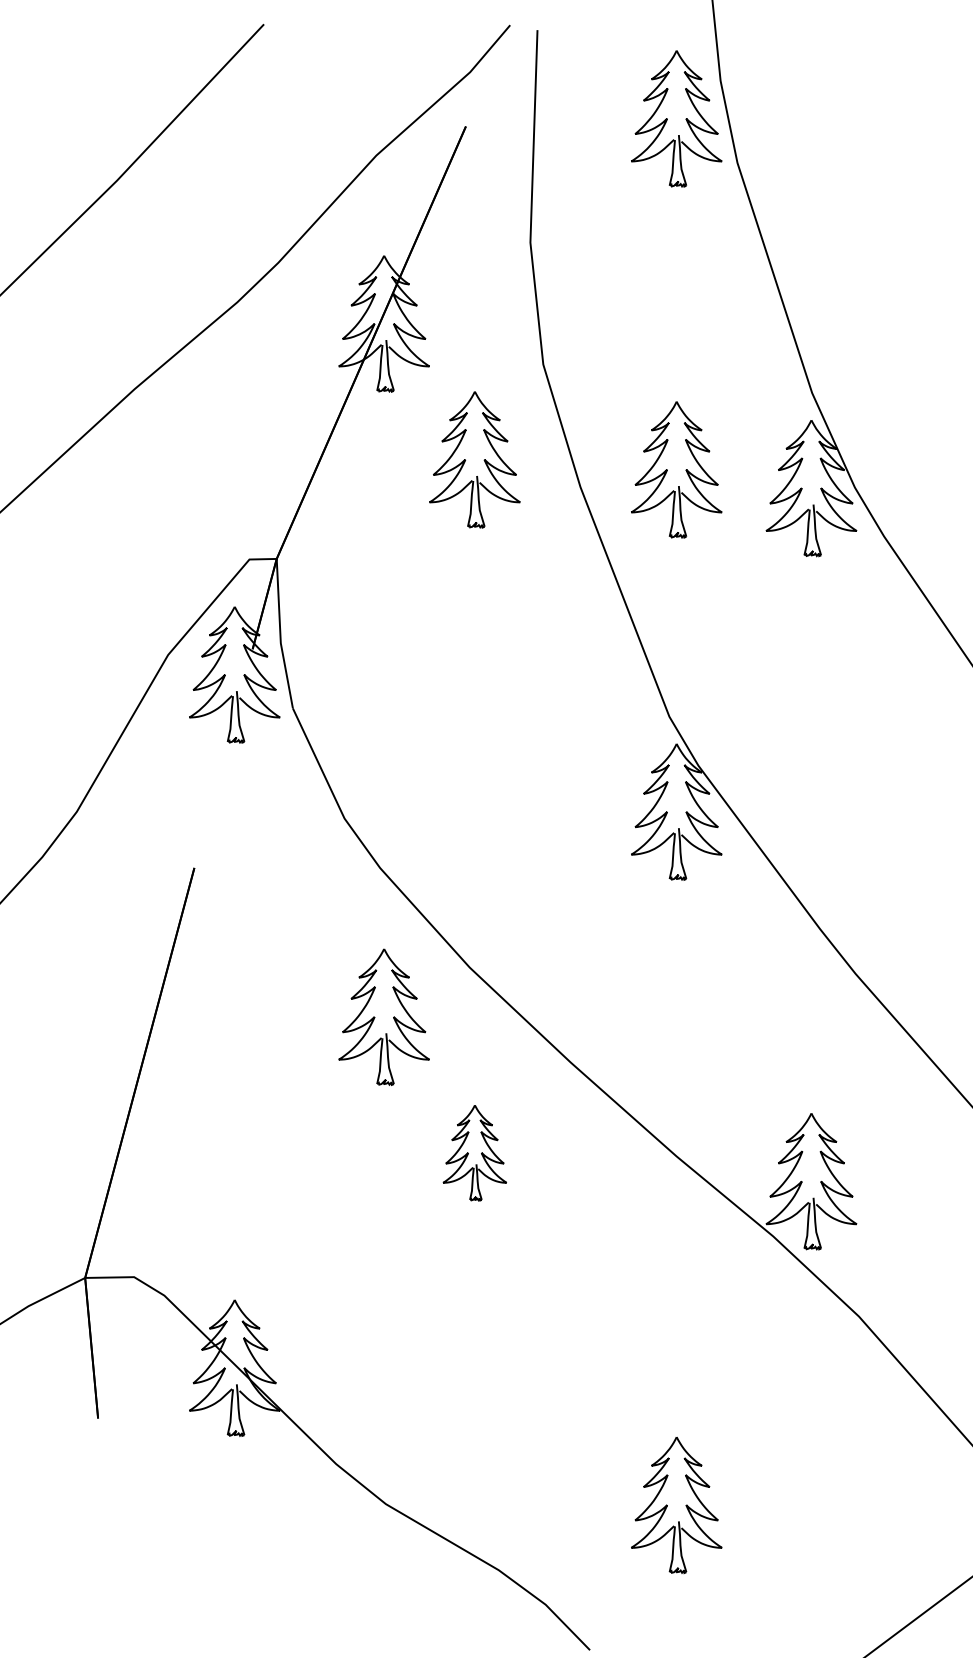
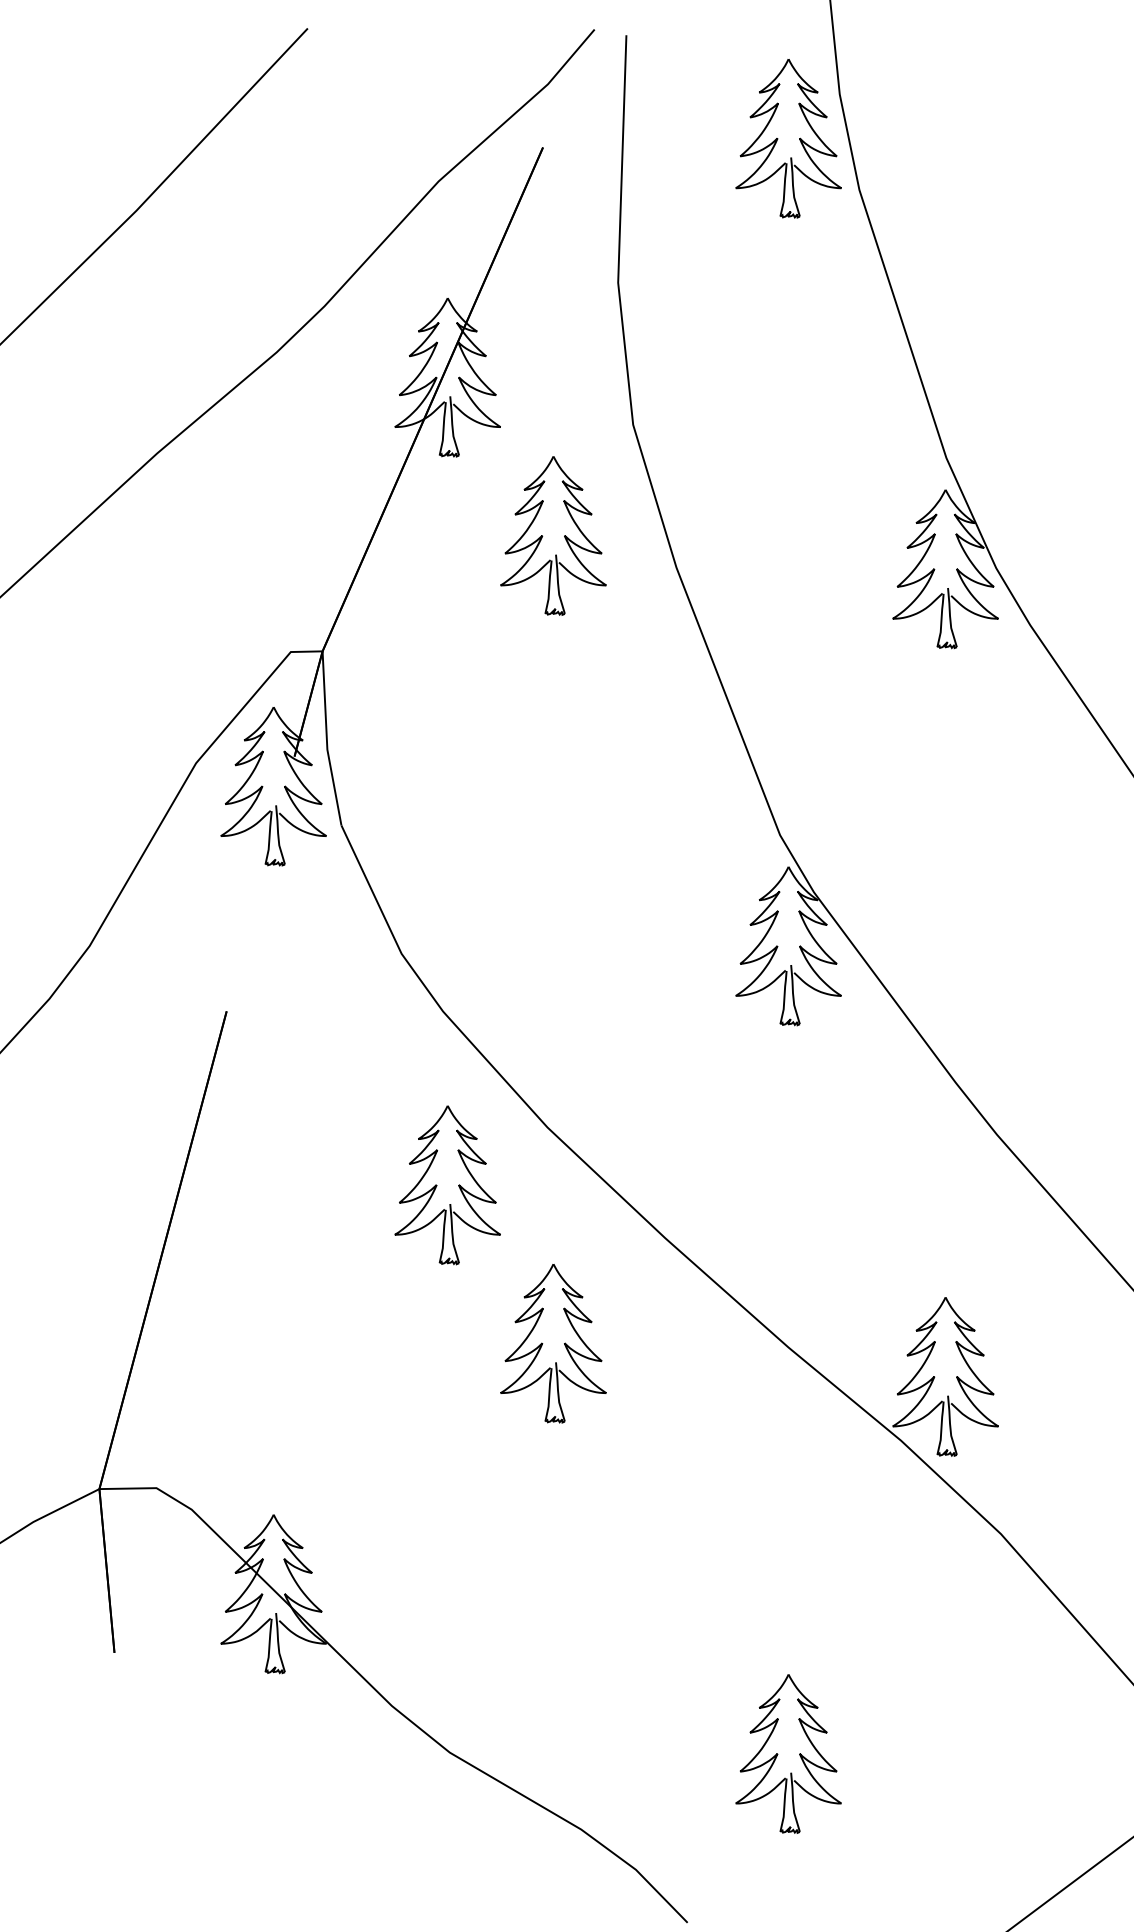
part: (676, 469) -> (788, 547), removed
part: (474, 1152) -> (553, 1342), size x1.43

